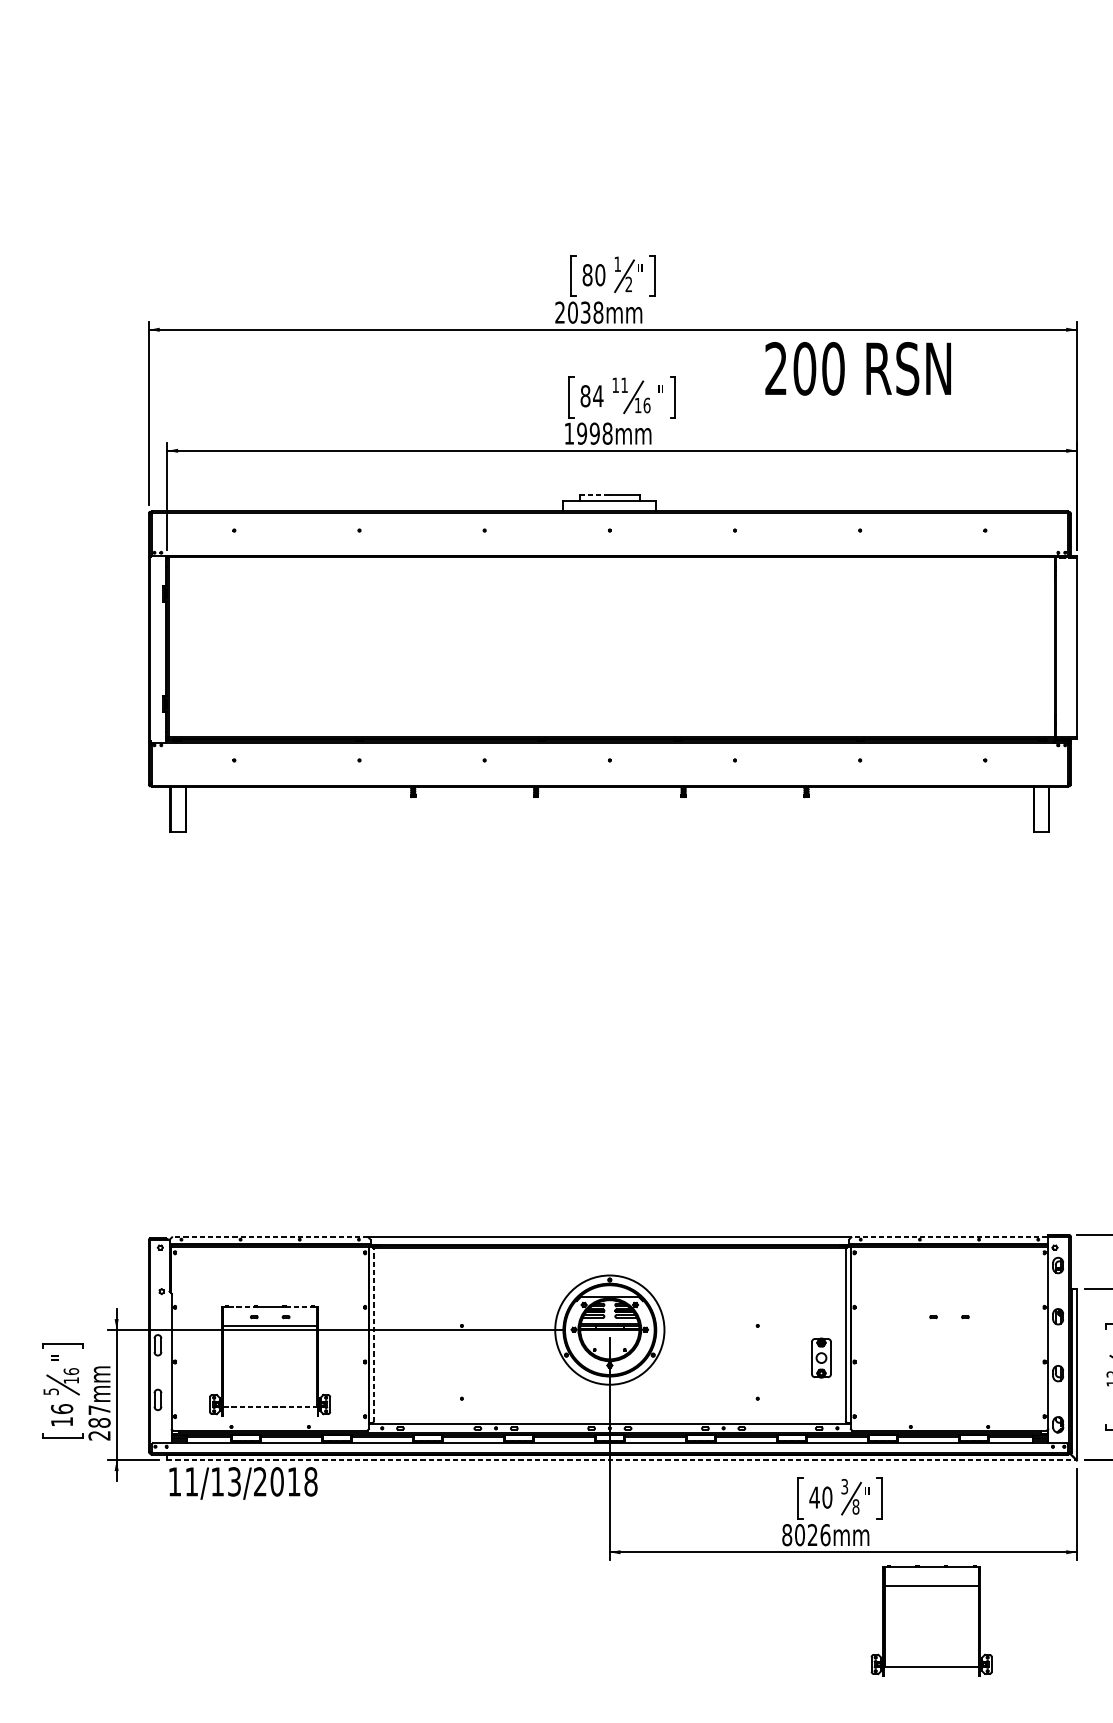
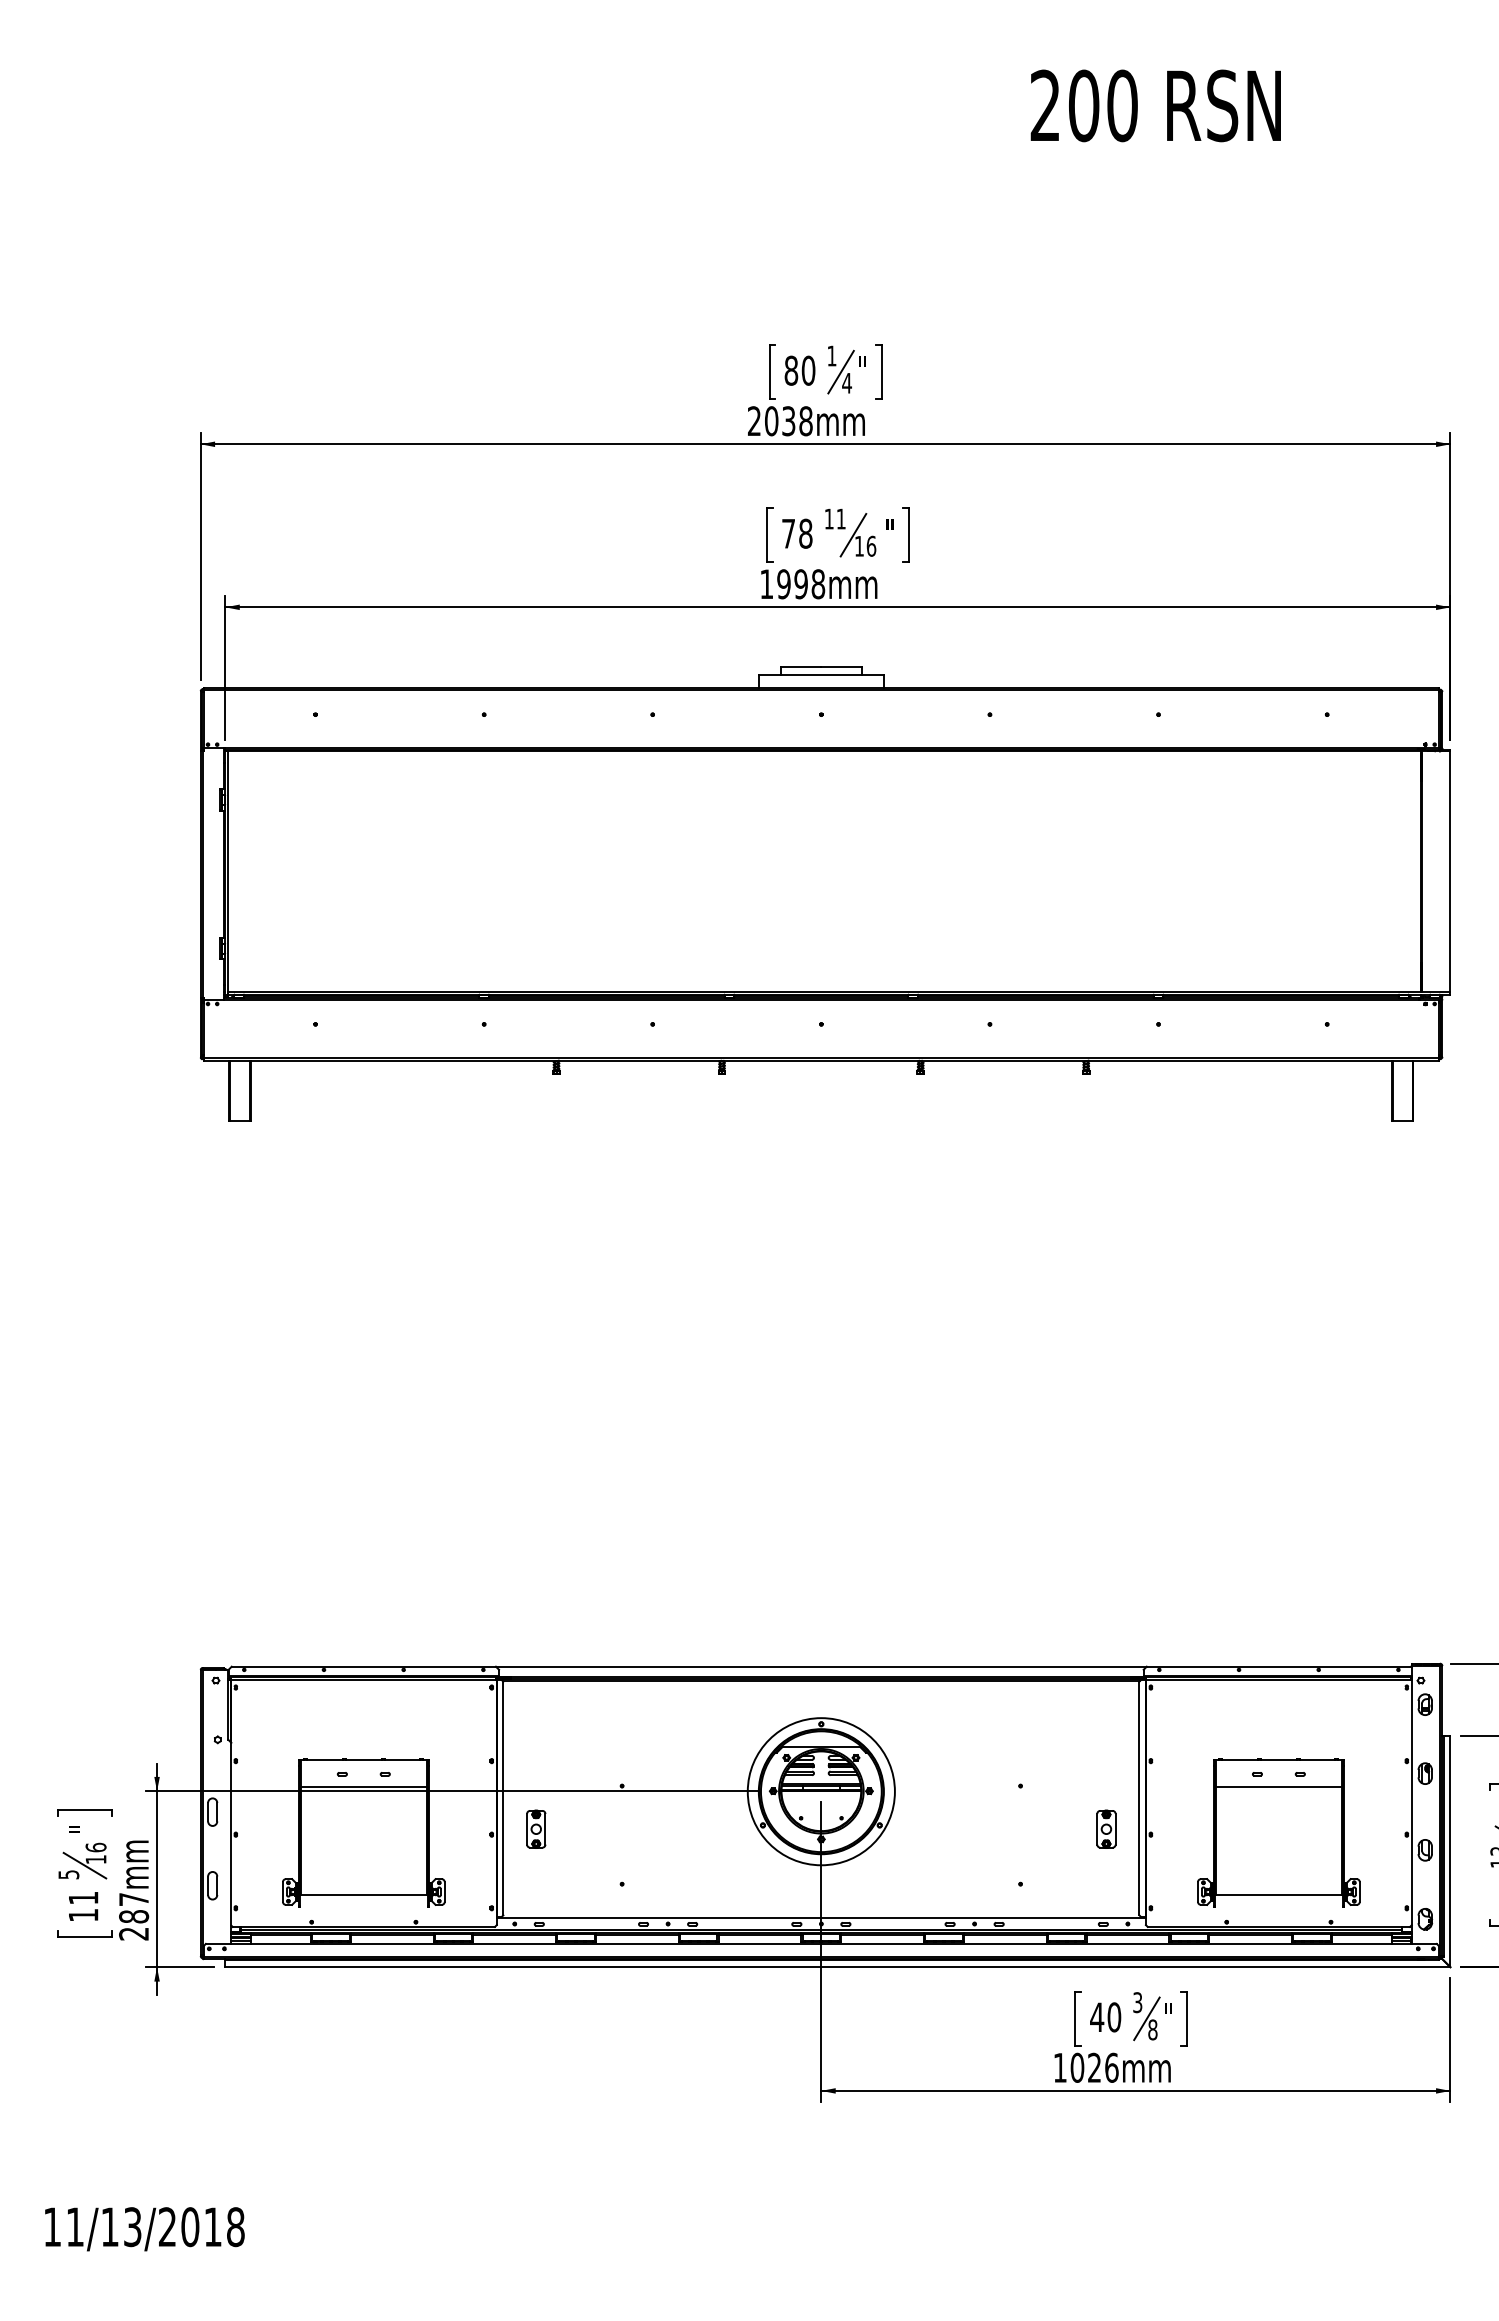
text: (629, 283) -> (847, 382), 2 -> 4
text: (857, 368) -> (1155, 105), moved
text: (592, 396) -> (797, 533), 84 -> 78
line: (595, 494) -> (801, 666), dashed -> solid
line: (269, 1237) -> (363, 1666), dashed -> solid
line: (949, 1237) -> (1278, 1666), dashed -> solid
line: (241, 1306) -> (325, 1760), dashed -> solid
line: (298, 1306) -> (402, 1760), dashed -> solid
line: (373, 1335) -> (503, 1798), dashed -> solid
part: (398, 1357) -> (536, 1828), added
part: (821, 1357) -> (1106, 1828), size x0.71
line: (270, 1407) -> (364, 1895), dashed -> solid
text: (62, 1408) -> (83, 1897), 16 -> 11
line: (621, 1460) -> (837, 1967), dashed -> solid
text: (243, 1483) -> (144, 2229), moved
text: (786, 1534) -> (1059, 2067), 8026mm -> 1026mm
part: (931, 1620) -> (1278, 1832), moved

